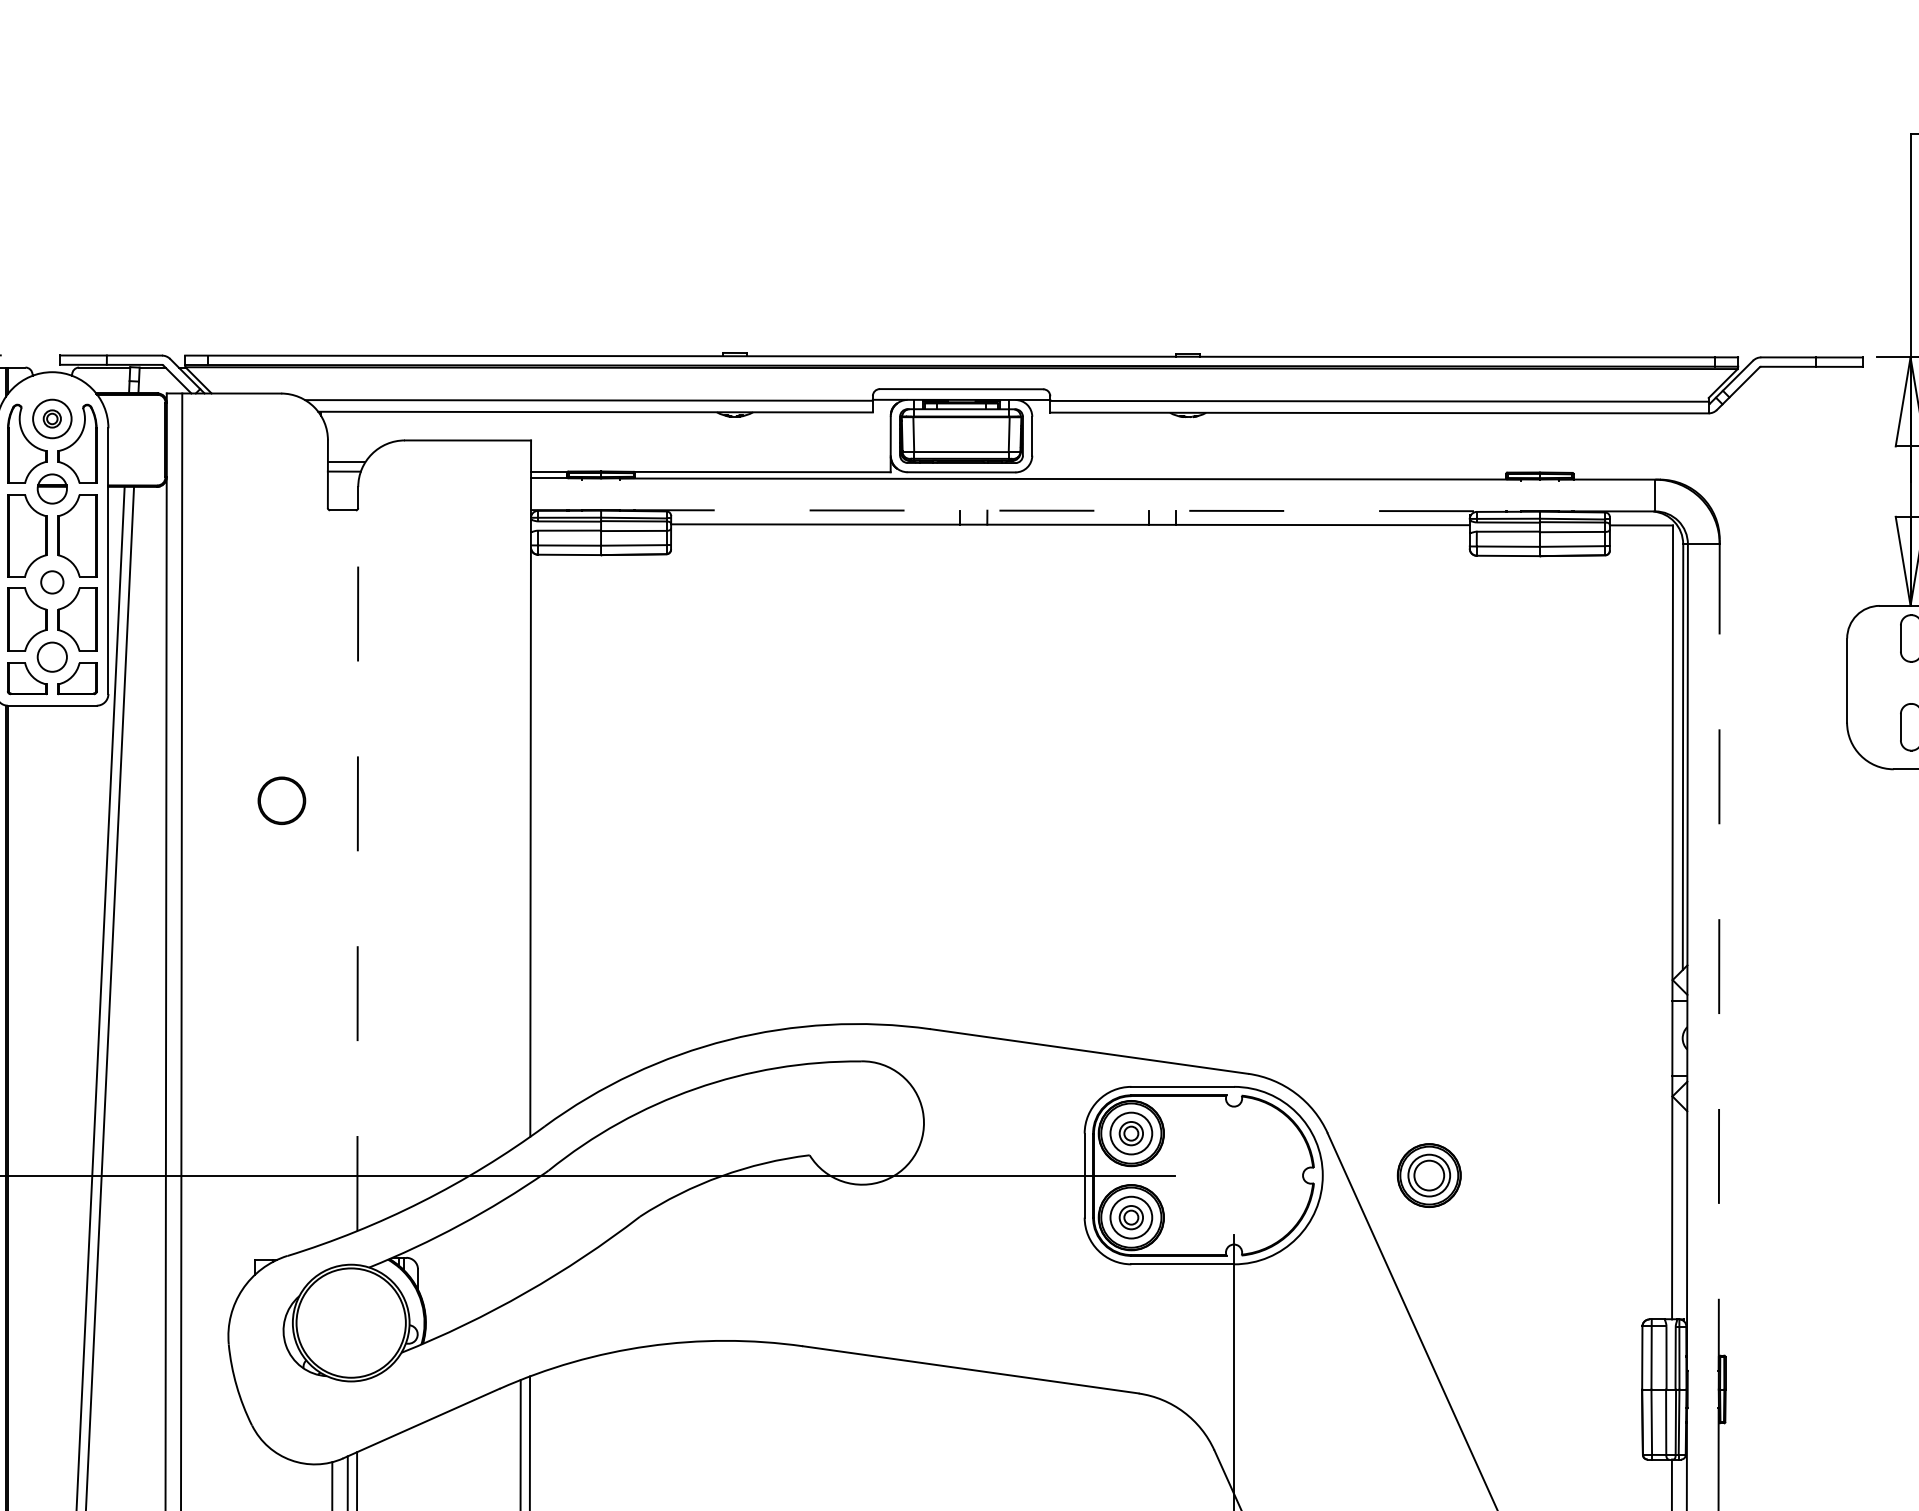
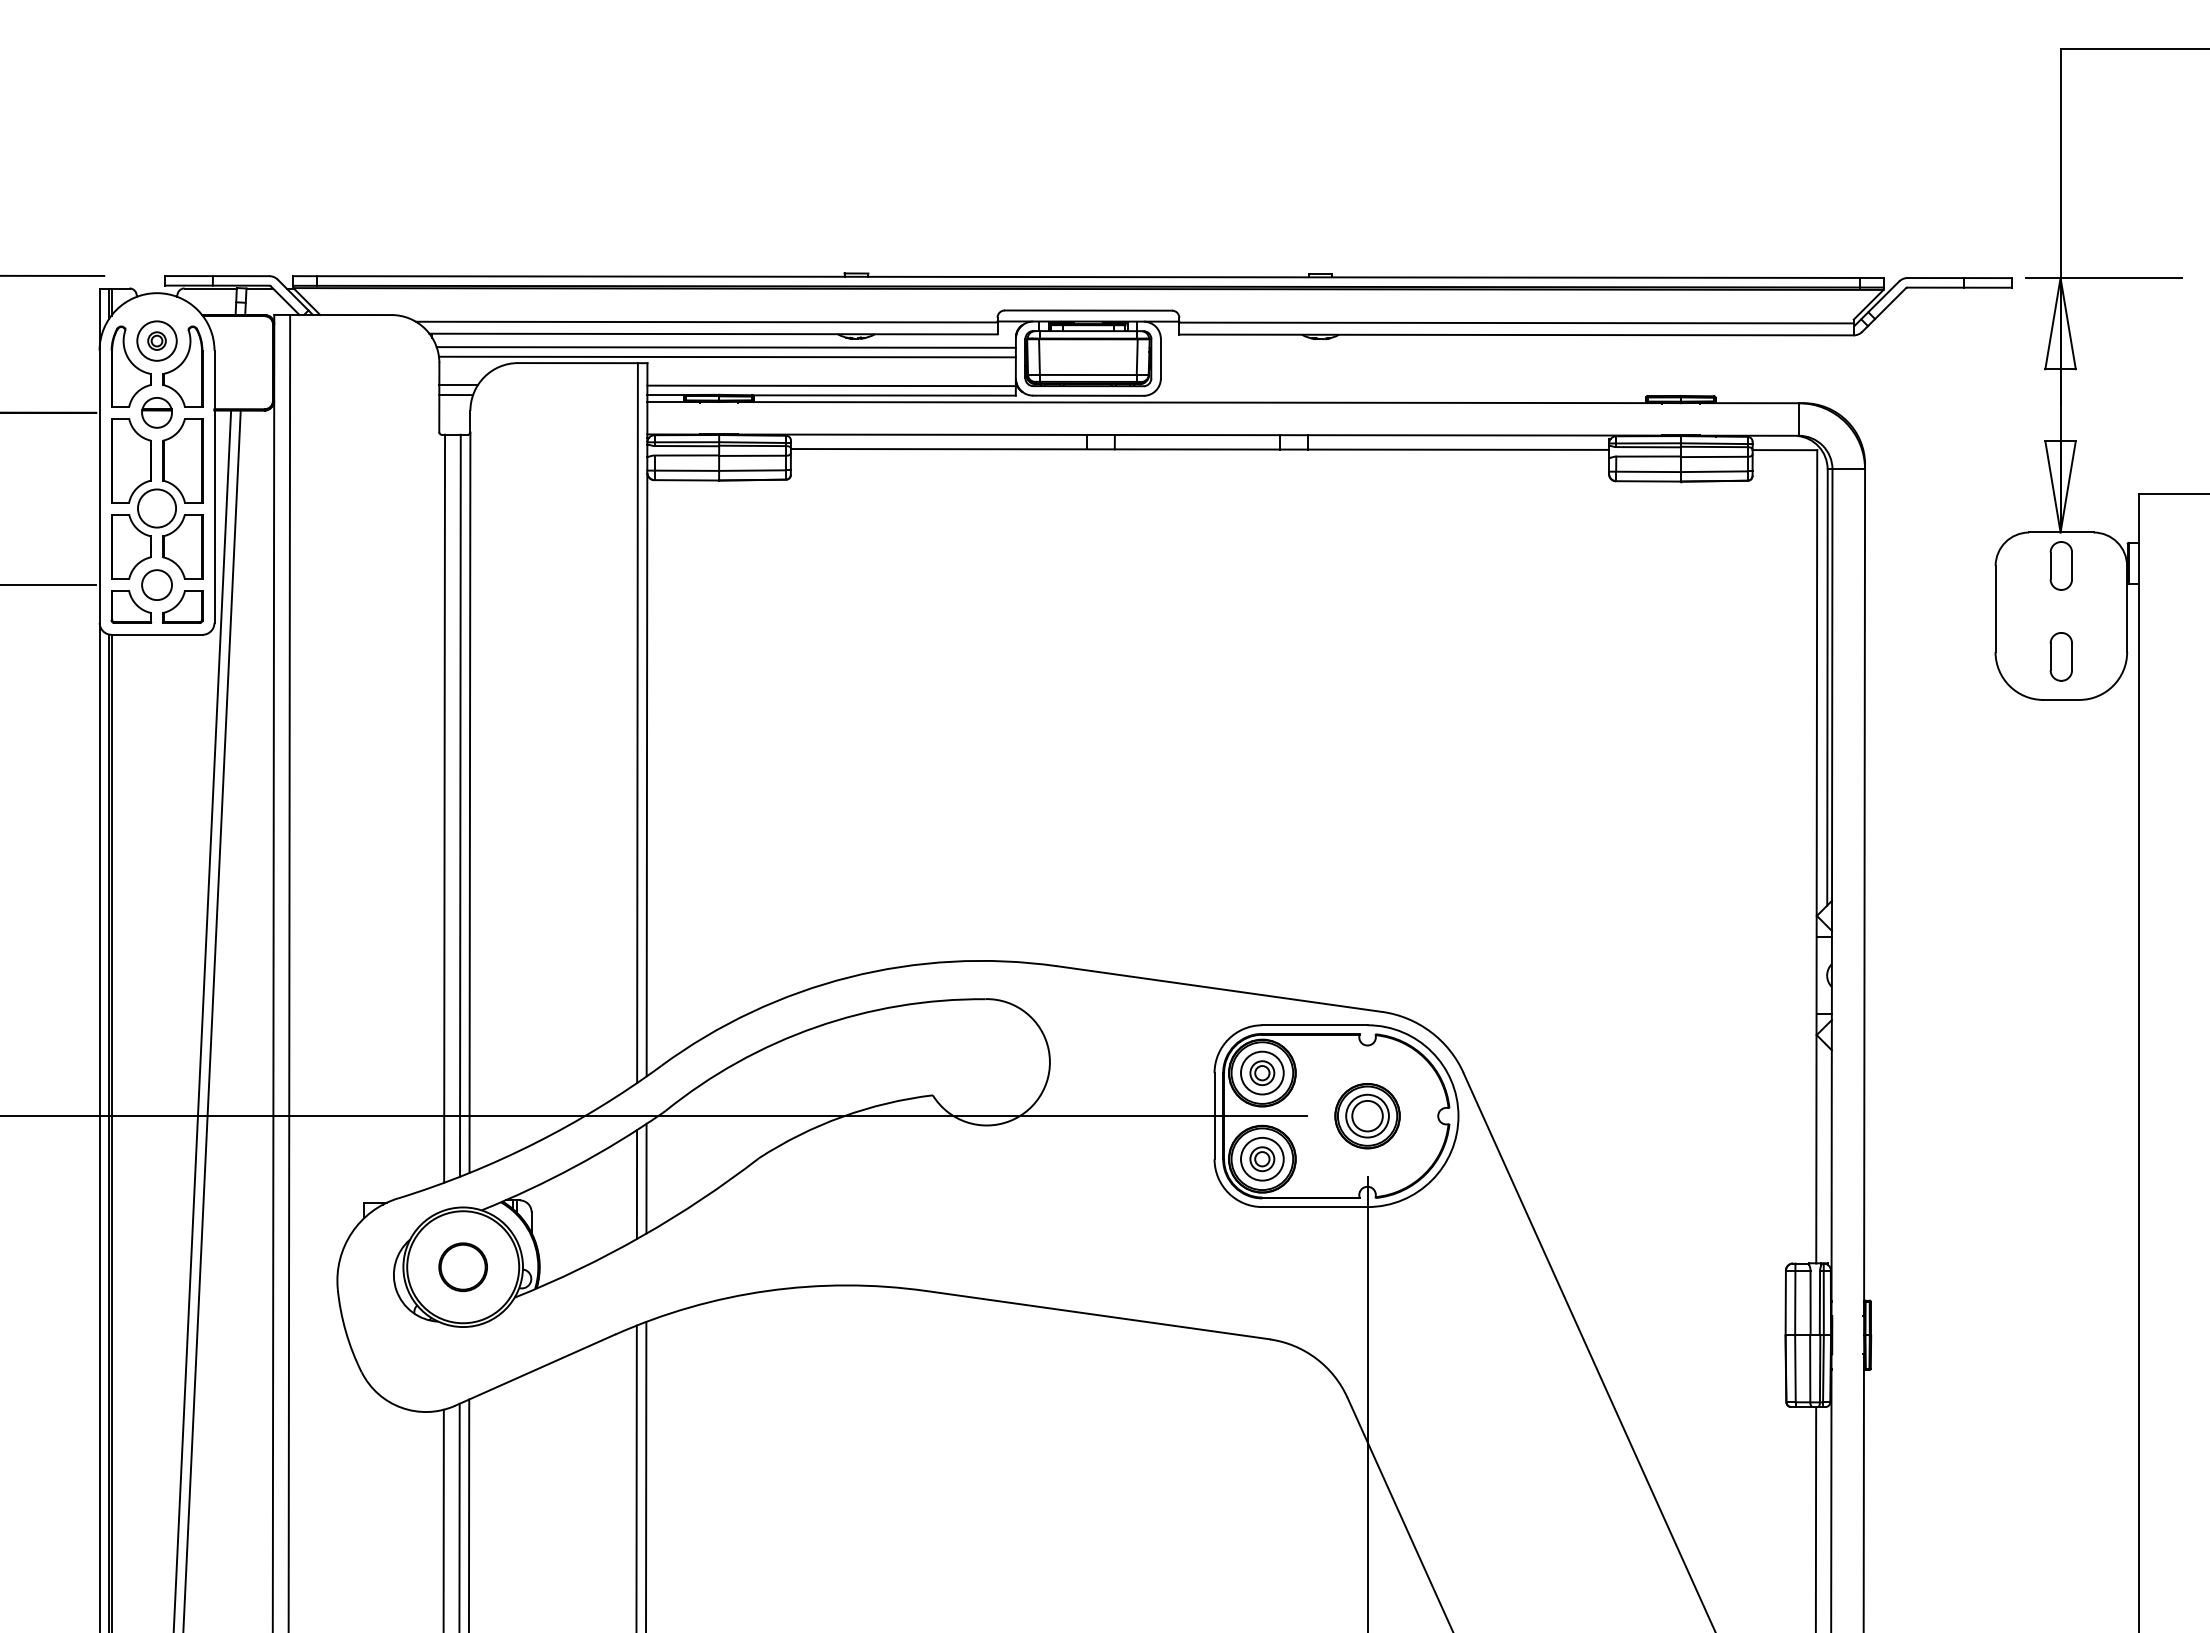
line: (607, 425) -> (725, 347), added
line: (608, 434) -> (726, 356), added
line: (710, 462) -> (831, 385), added
line: (1070, 511) -> (1200, 435), dashed -> solid
circle: (52, 582) -> (157, 508), size x1.67
line: (521, 791) -> (637, 722), added
part: (281, 801) -> (462, 1267), moved
line: (357, 869) -> (469, 802), dashed -> solid
line: (348, 872) -> (460, 805), added
line: (332, 875) -> (444, 808), added
line: (1719, 955) -> (1864, 890), dashed -> solid
part: (1429, 1175) -> (1367, 1116), moved
line: (530, 1236) -> (646, 1178), added
line: (520, 1242) -> (636, 1184), added

